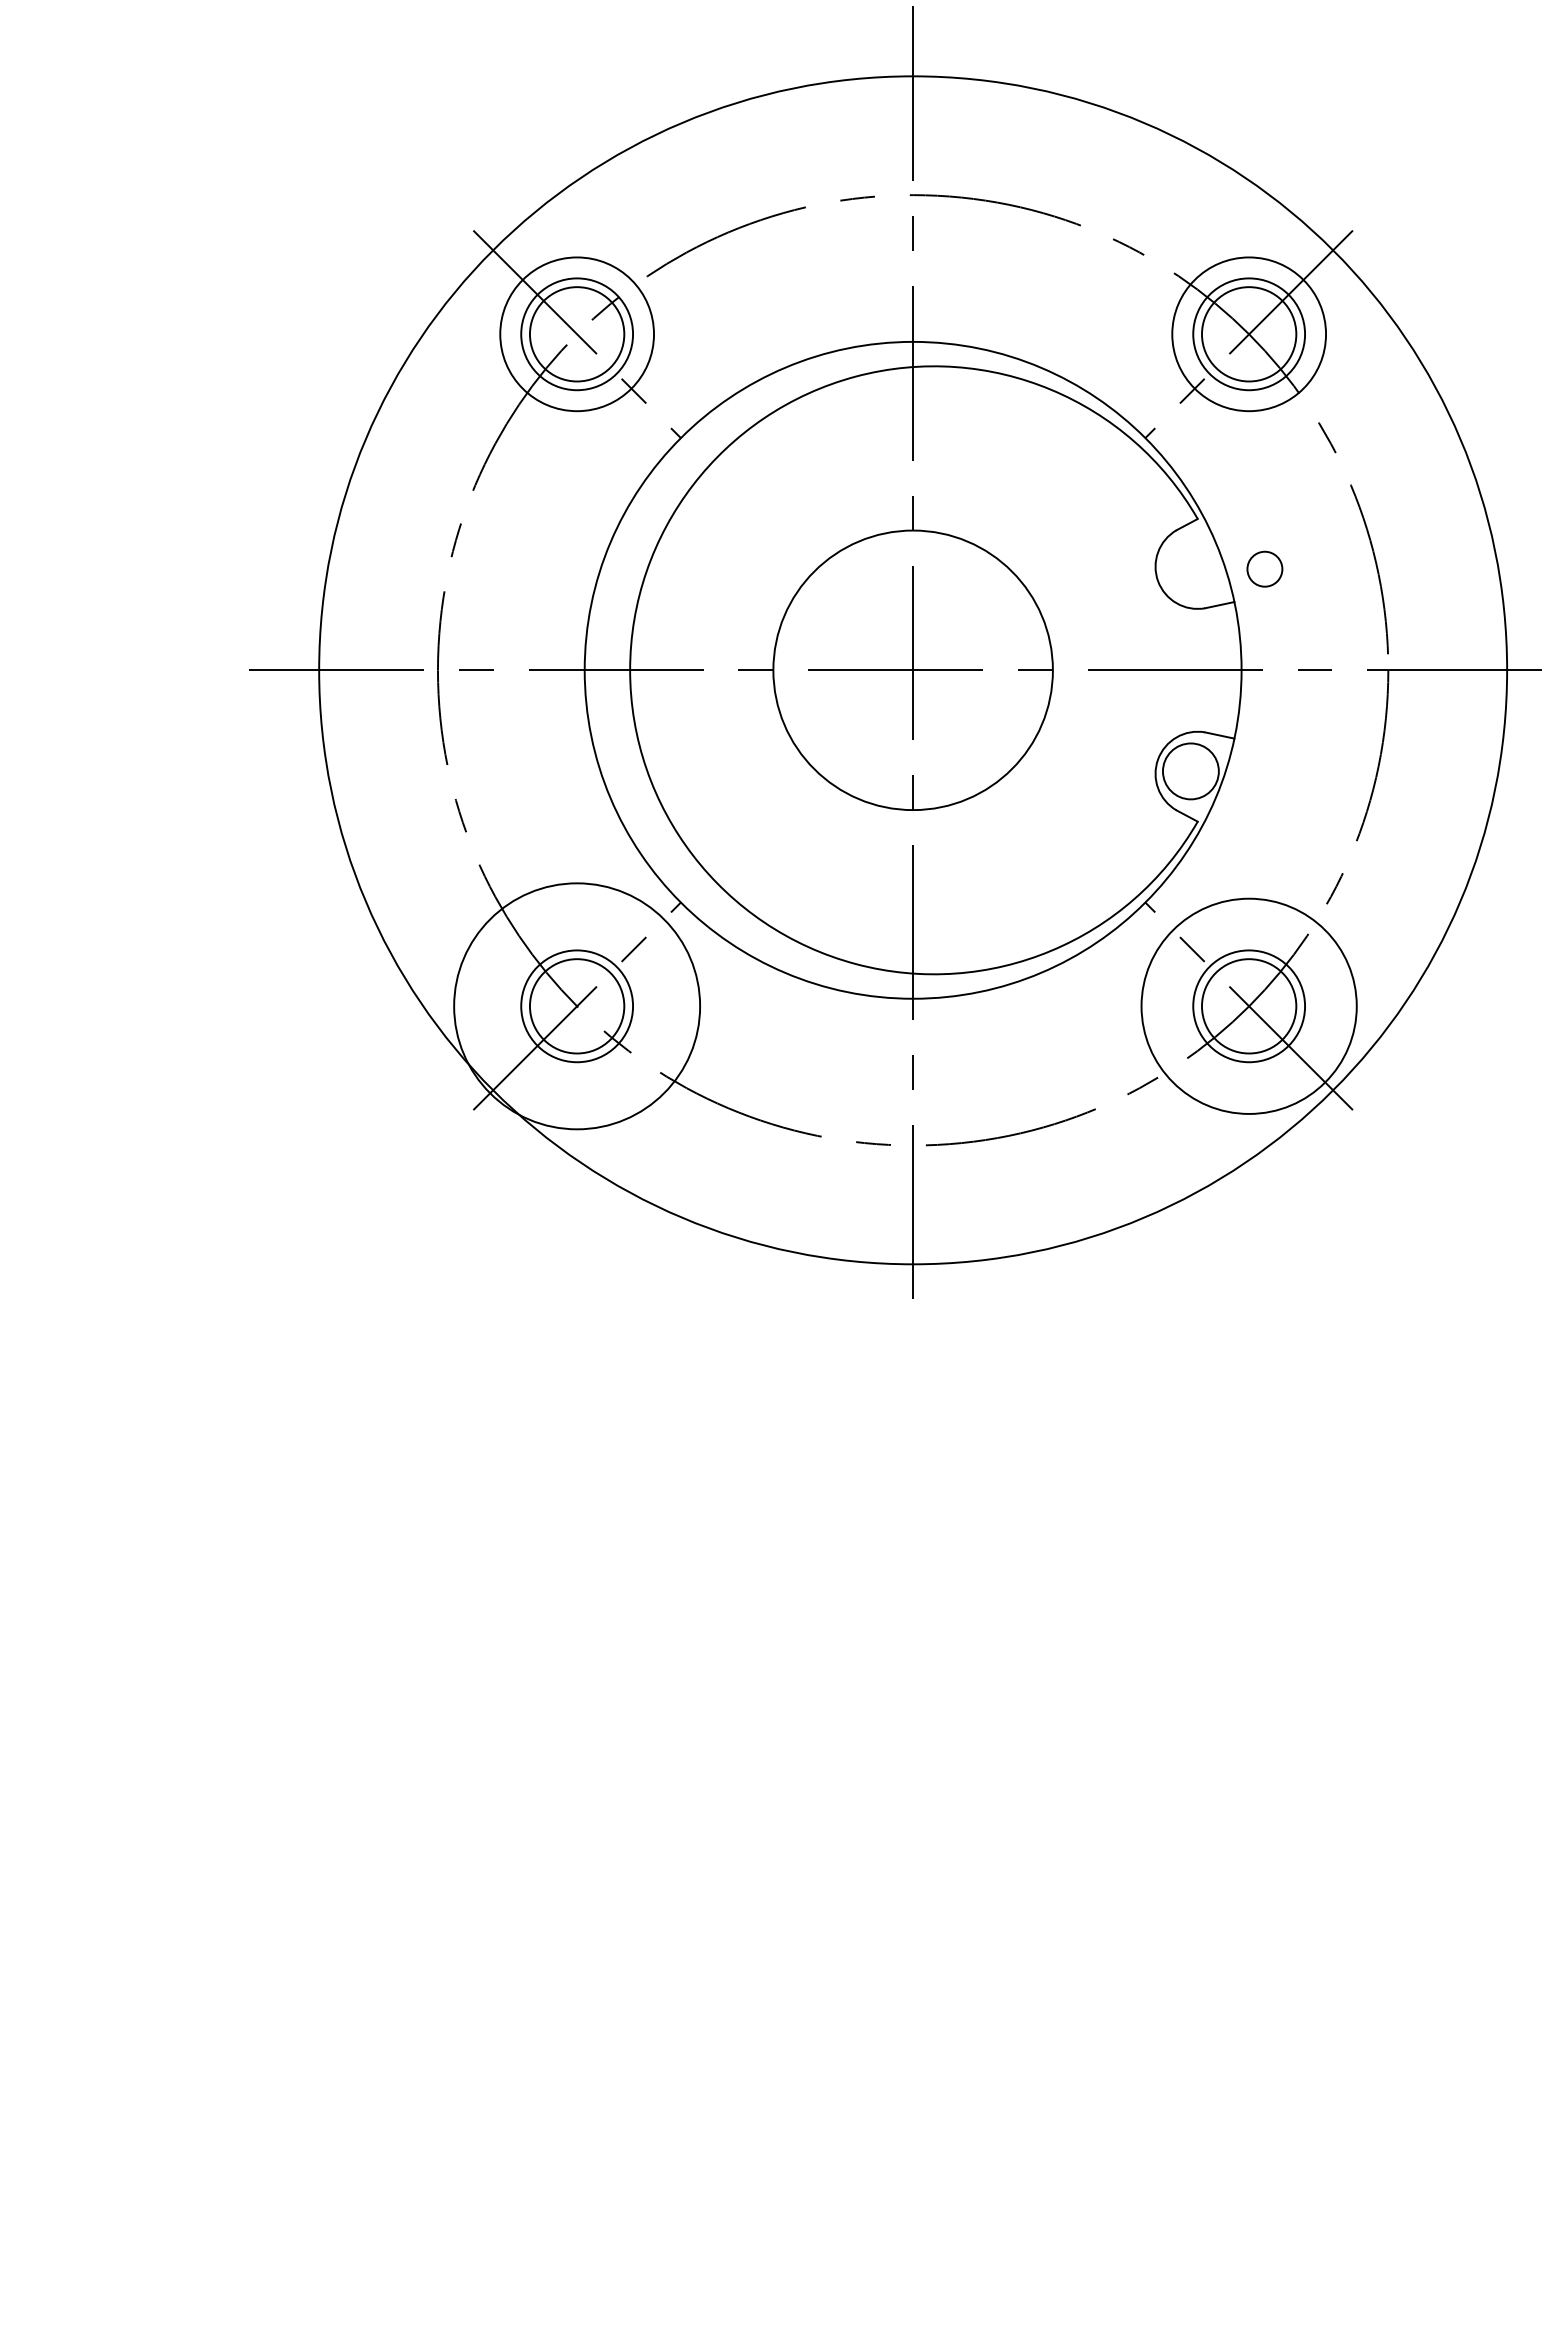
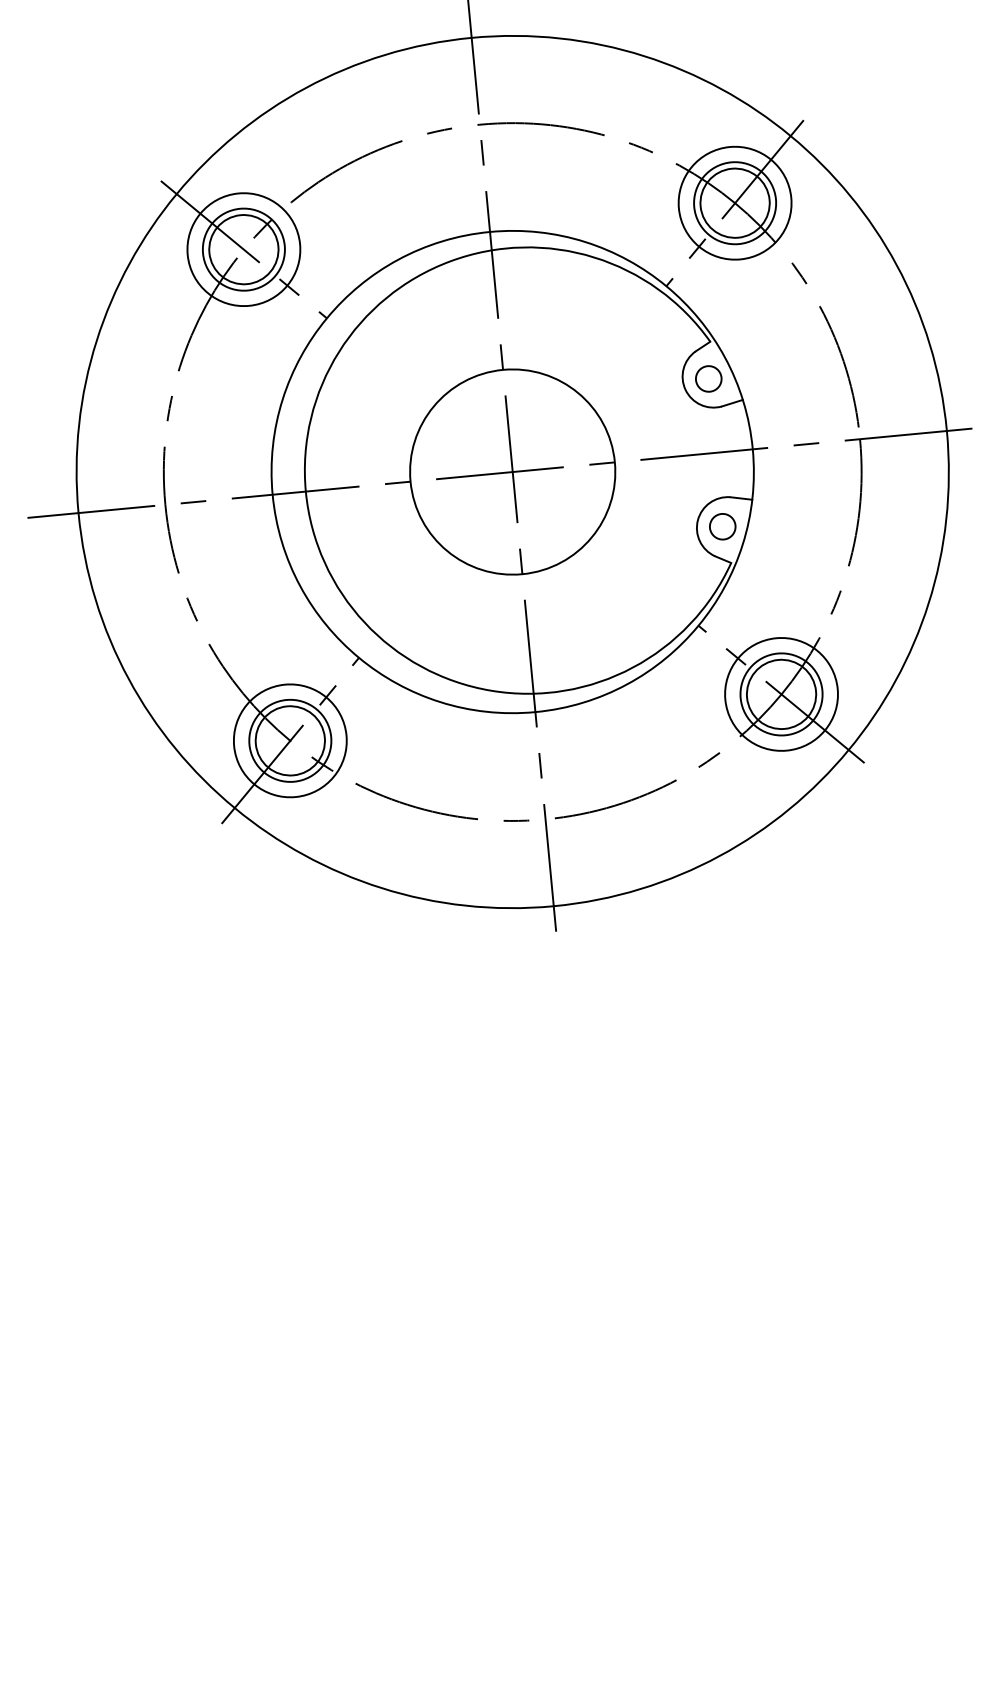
circle: (1264, 568) -> (708, 378), moved
circle: (1190, 770) -> (722, 526), size x0.62
circle: (577, 1006) -> (290, 740), size x0.62
circle: (1249, 1006) -> (781, 694), size x0.71

